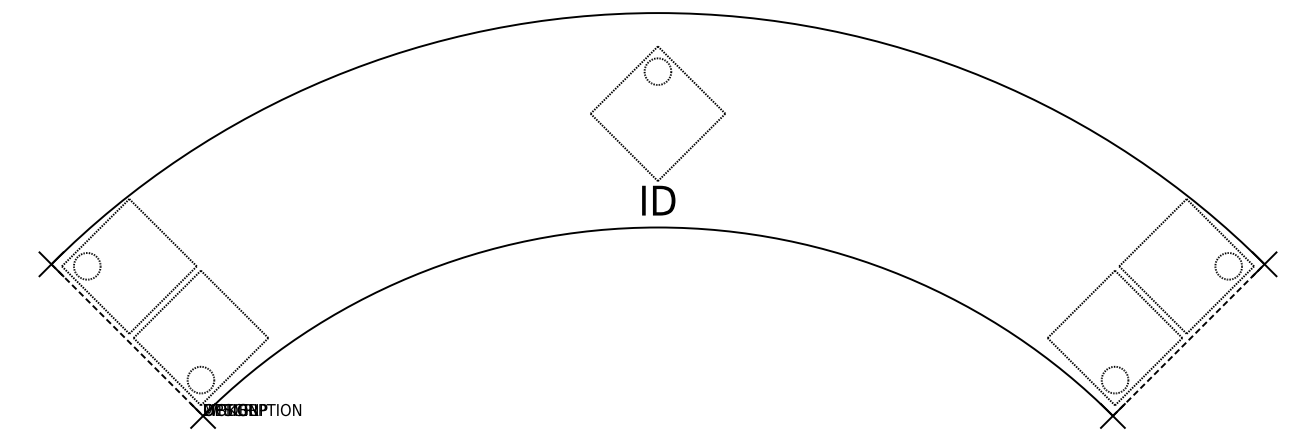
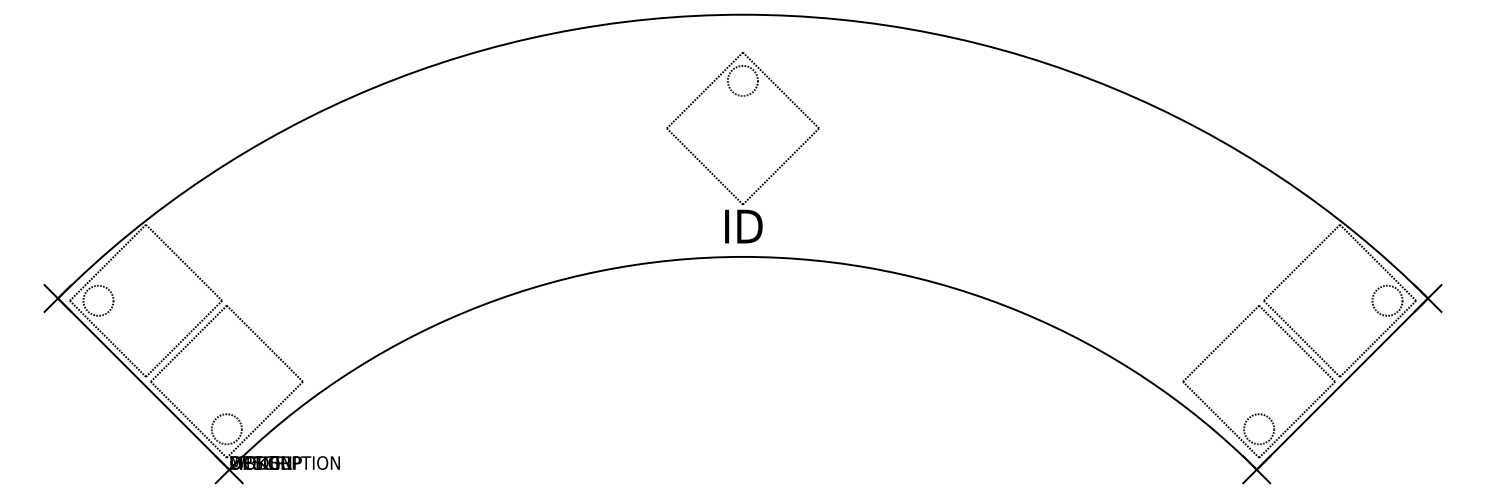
line: (1188, 339) -> (1342, 383), dashed -> solid
line: (127, 340) -> (143, 384), dashed -> solid

